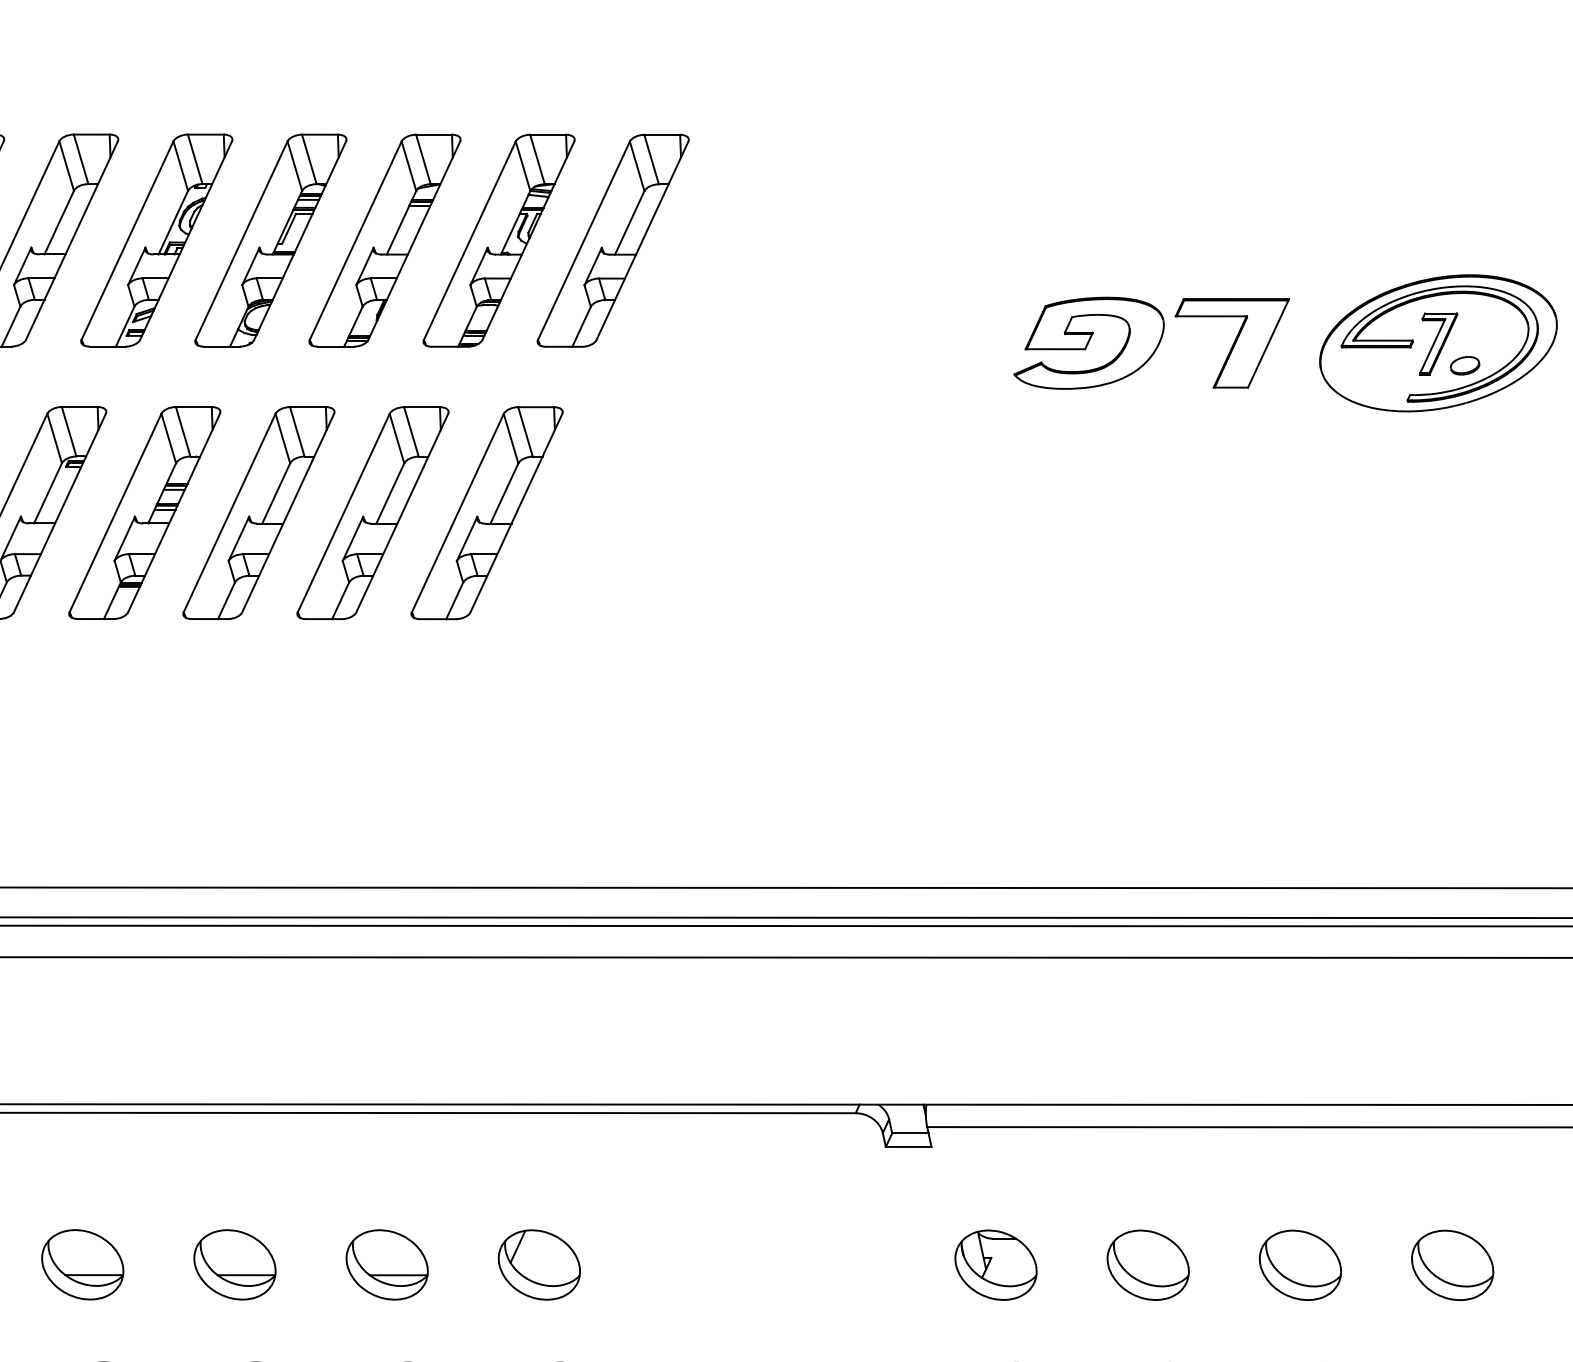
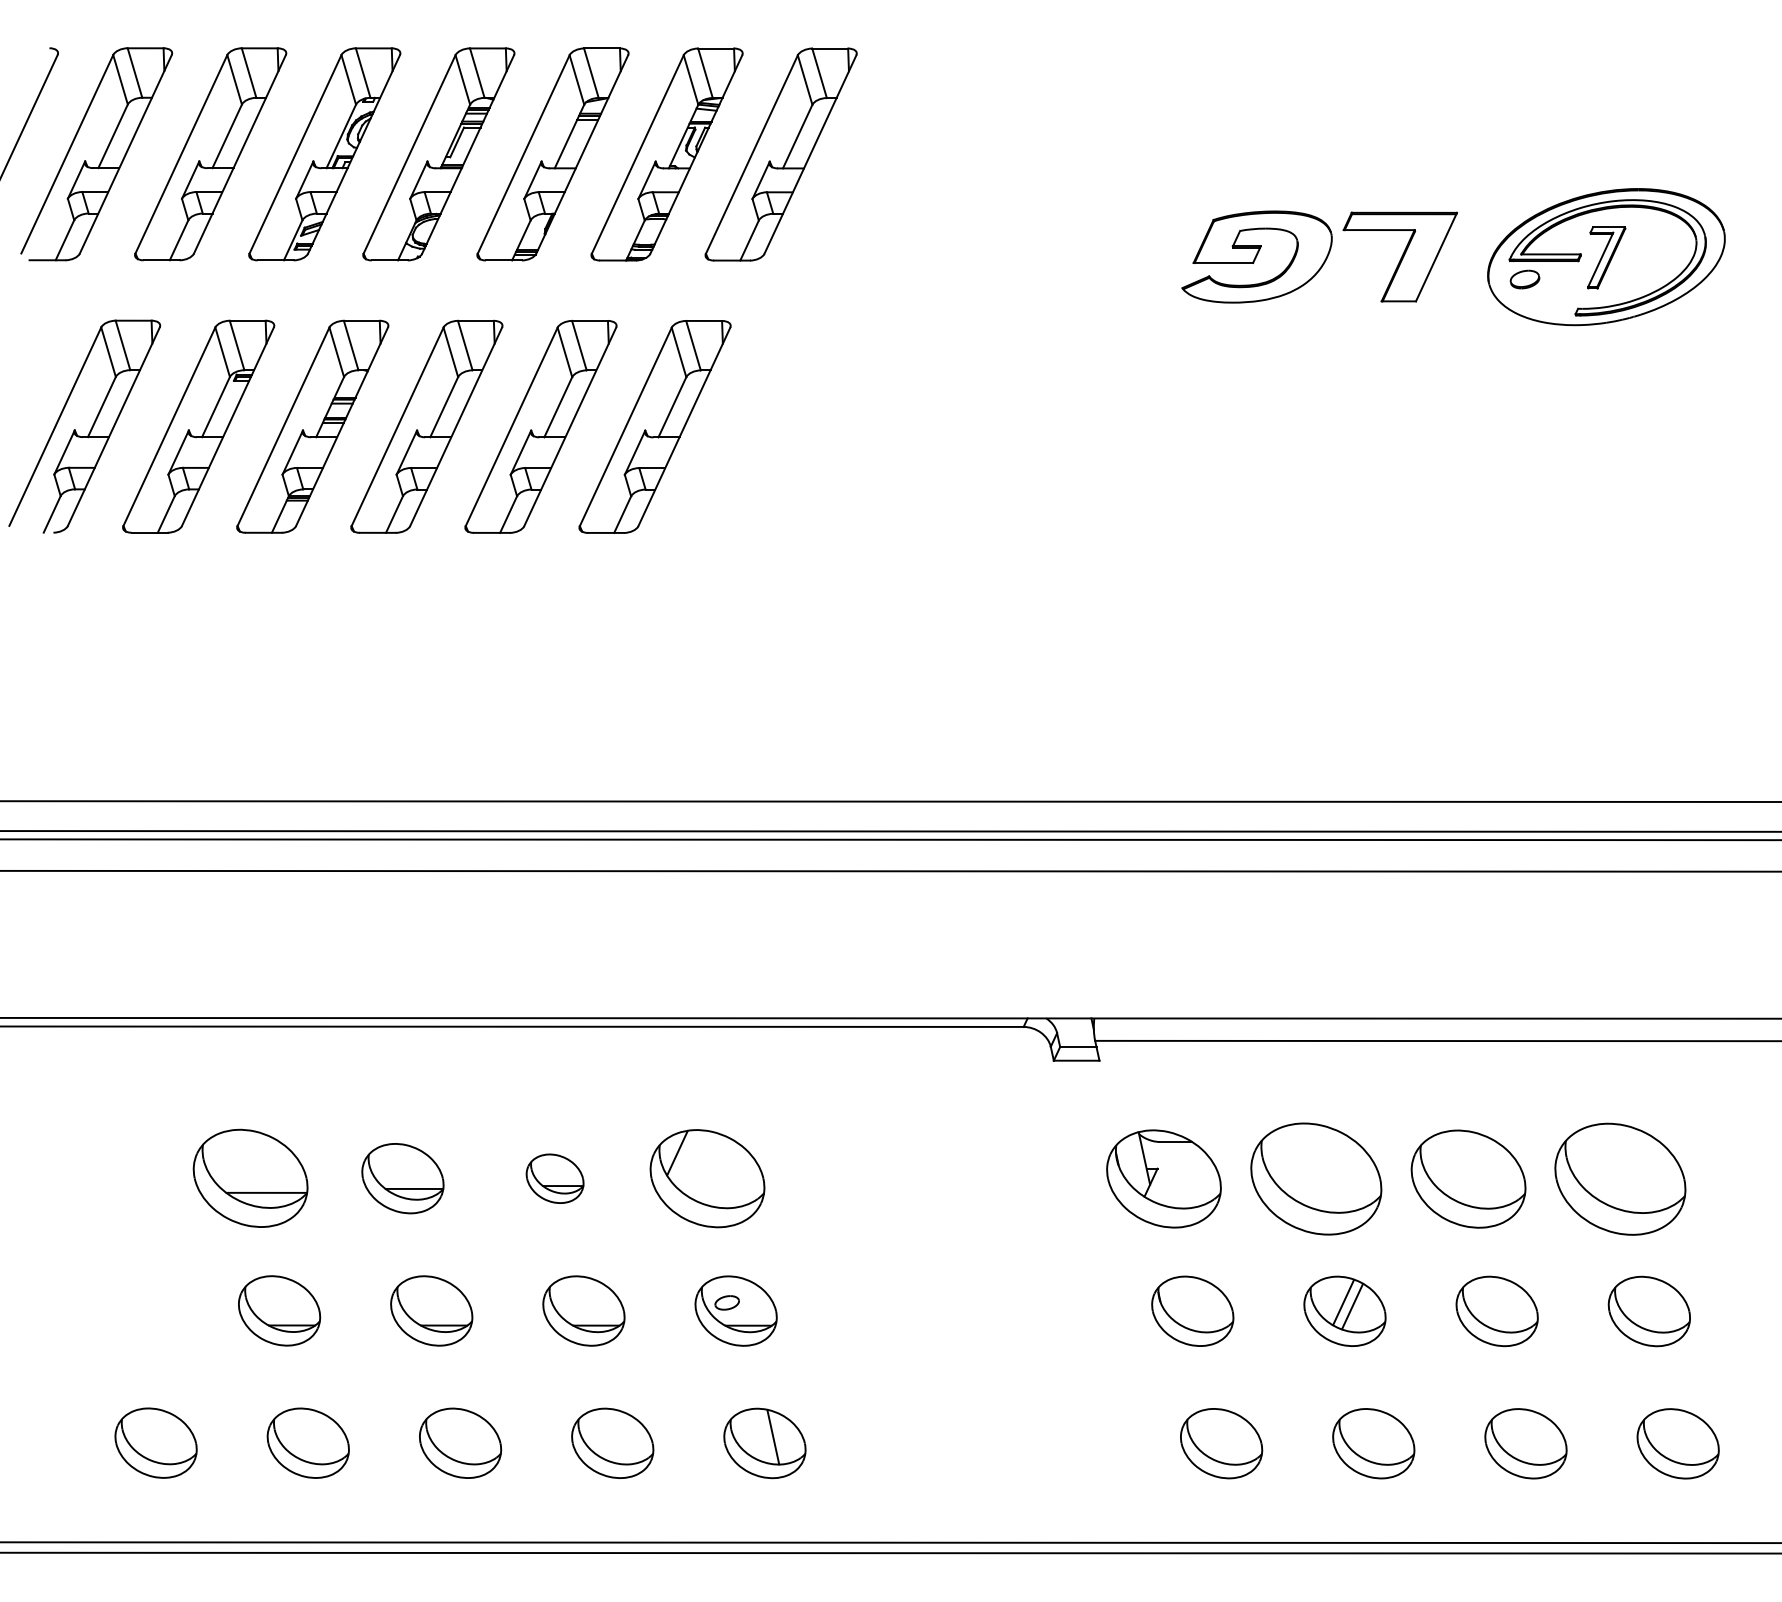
part: (1464, 365) -> (1524, 279), moved
part: (82, 1264) -> (250, 1178), size x1.4
part: (386, 1264) -> (554, 1178), size x0.7
part: (538, 1264) -> (706, 1178), size x1.4
part: (995, 1264) -> (1163, 1178), size x1.4
part: (1147, 1264) -> (1315, 1178), size x1.6
part: (1299, 1264) -> (1467, 1178), size x1.4
part: (1452, 1264) -> (1620, 1178), size x1.6

